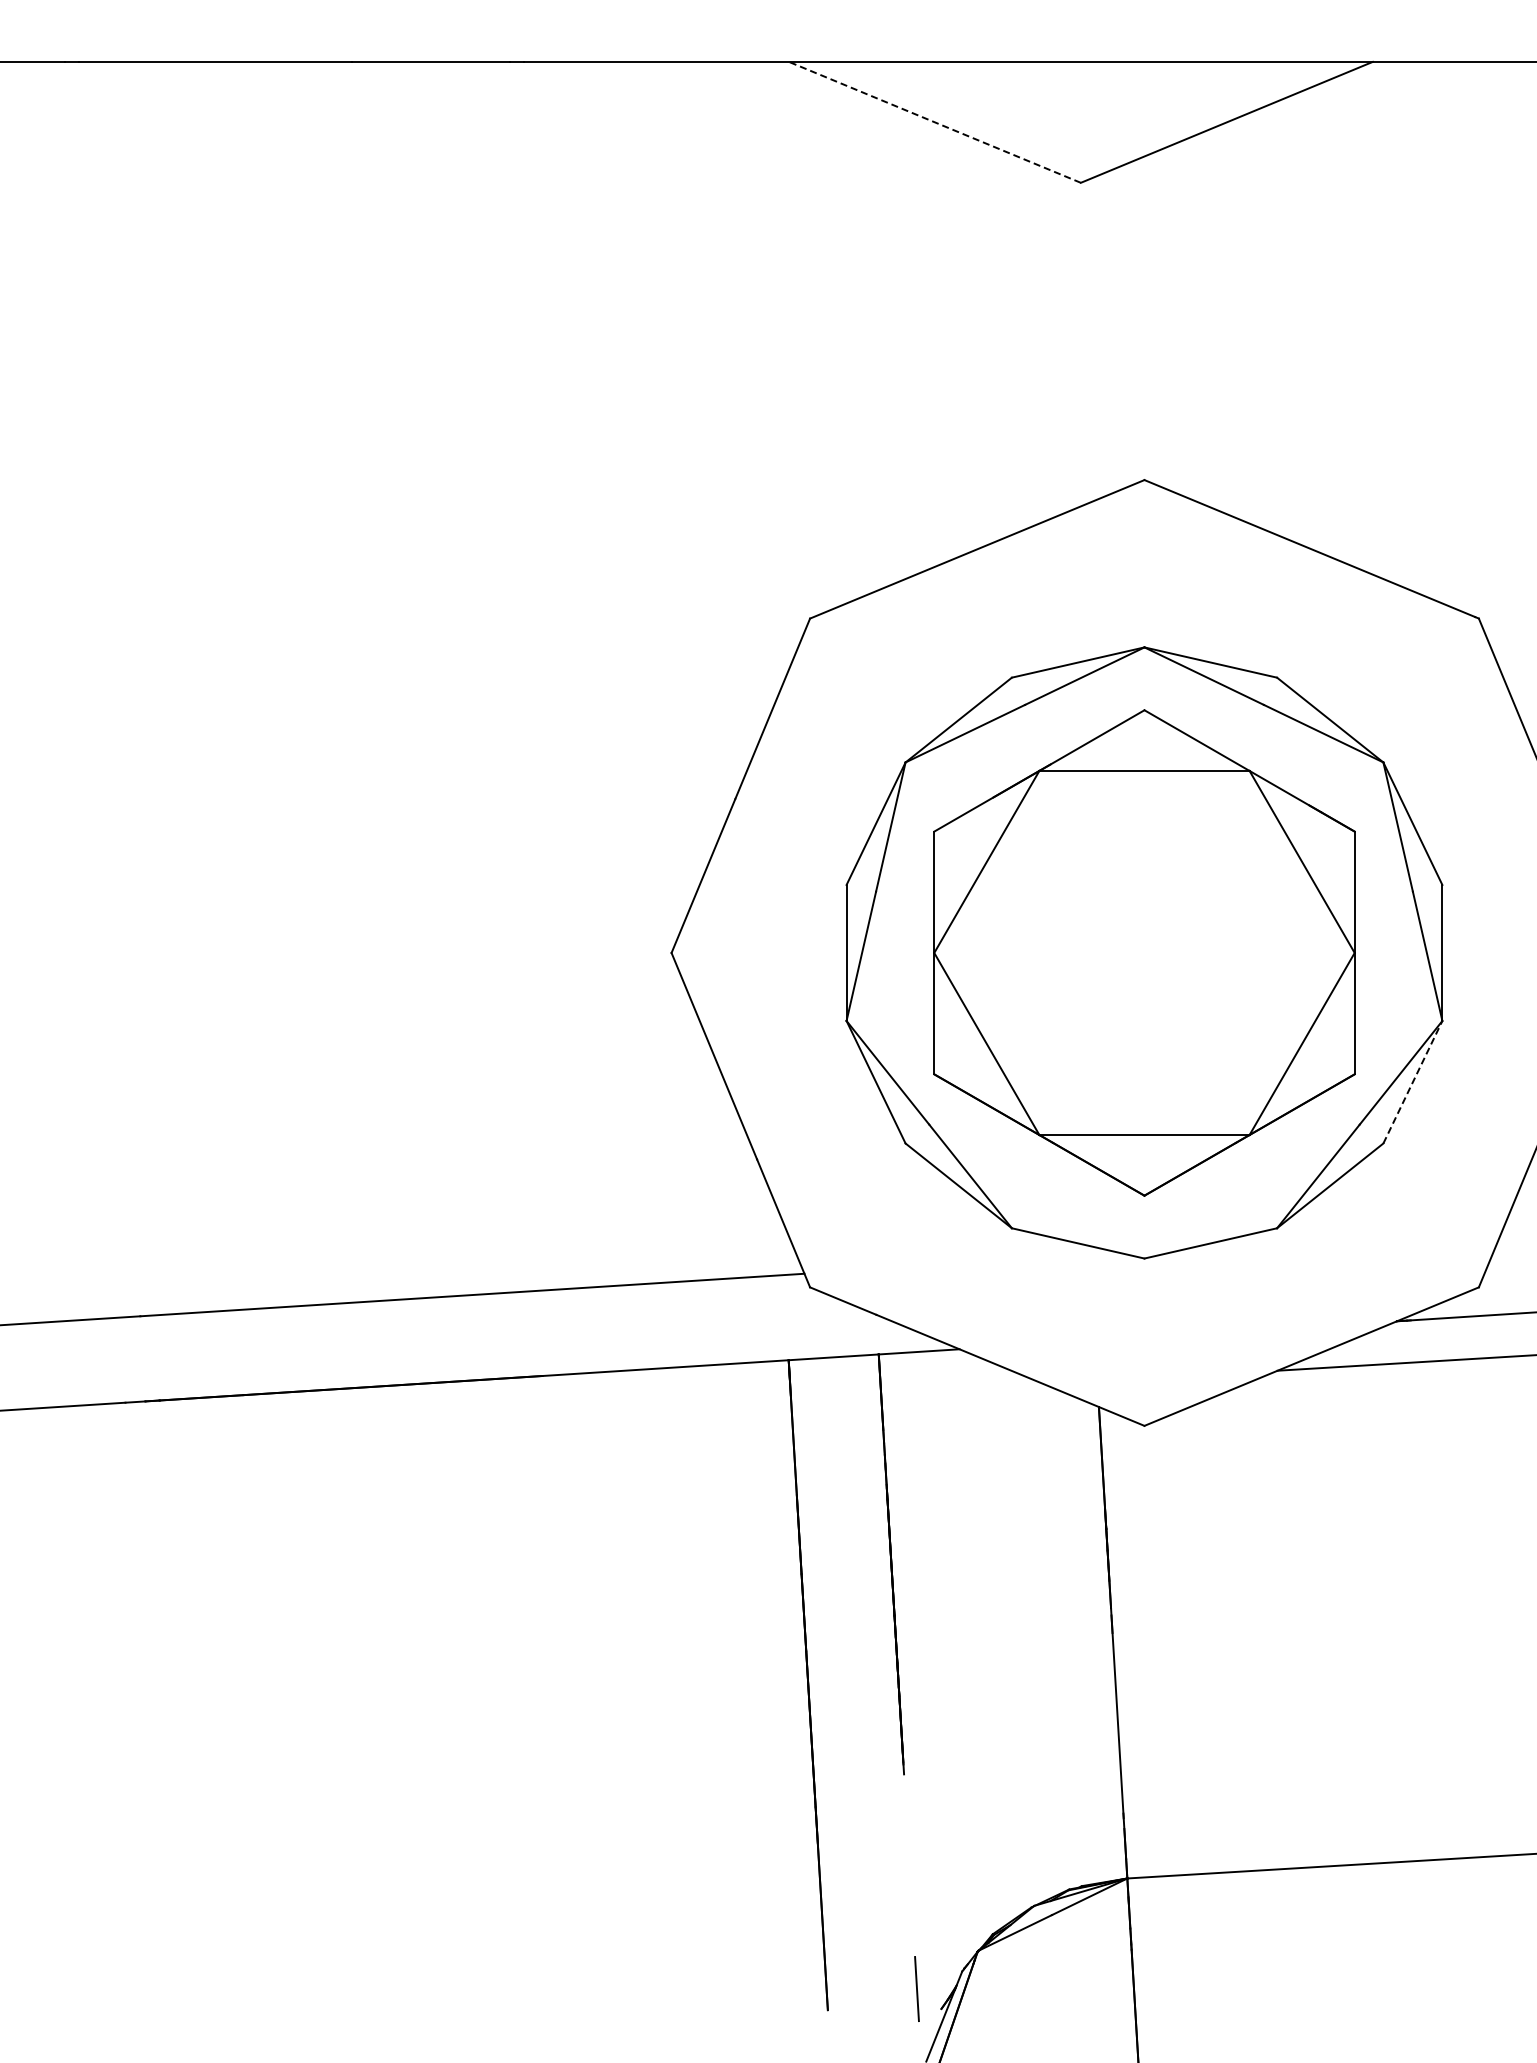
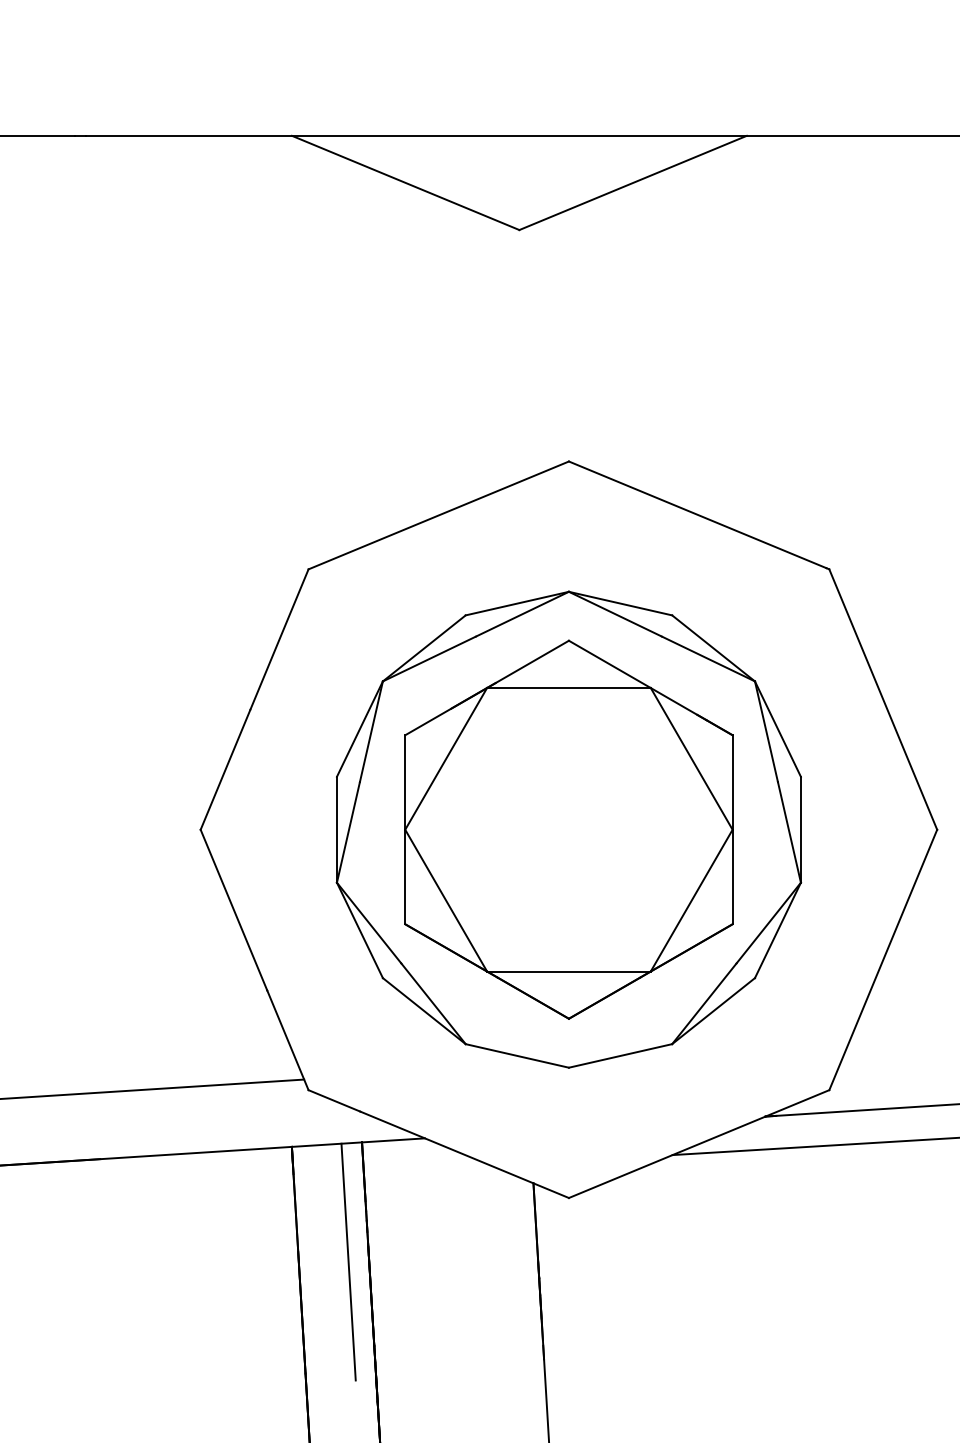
line: (934, 122) -> (405, 183), dashed -> solid
line: (1412, 1082) -> (777, 930), dashed -> solid
line: (861, 1508) -> (348, 1262), added

